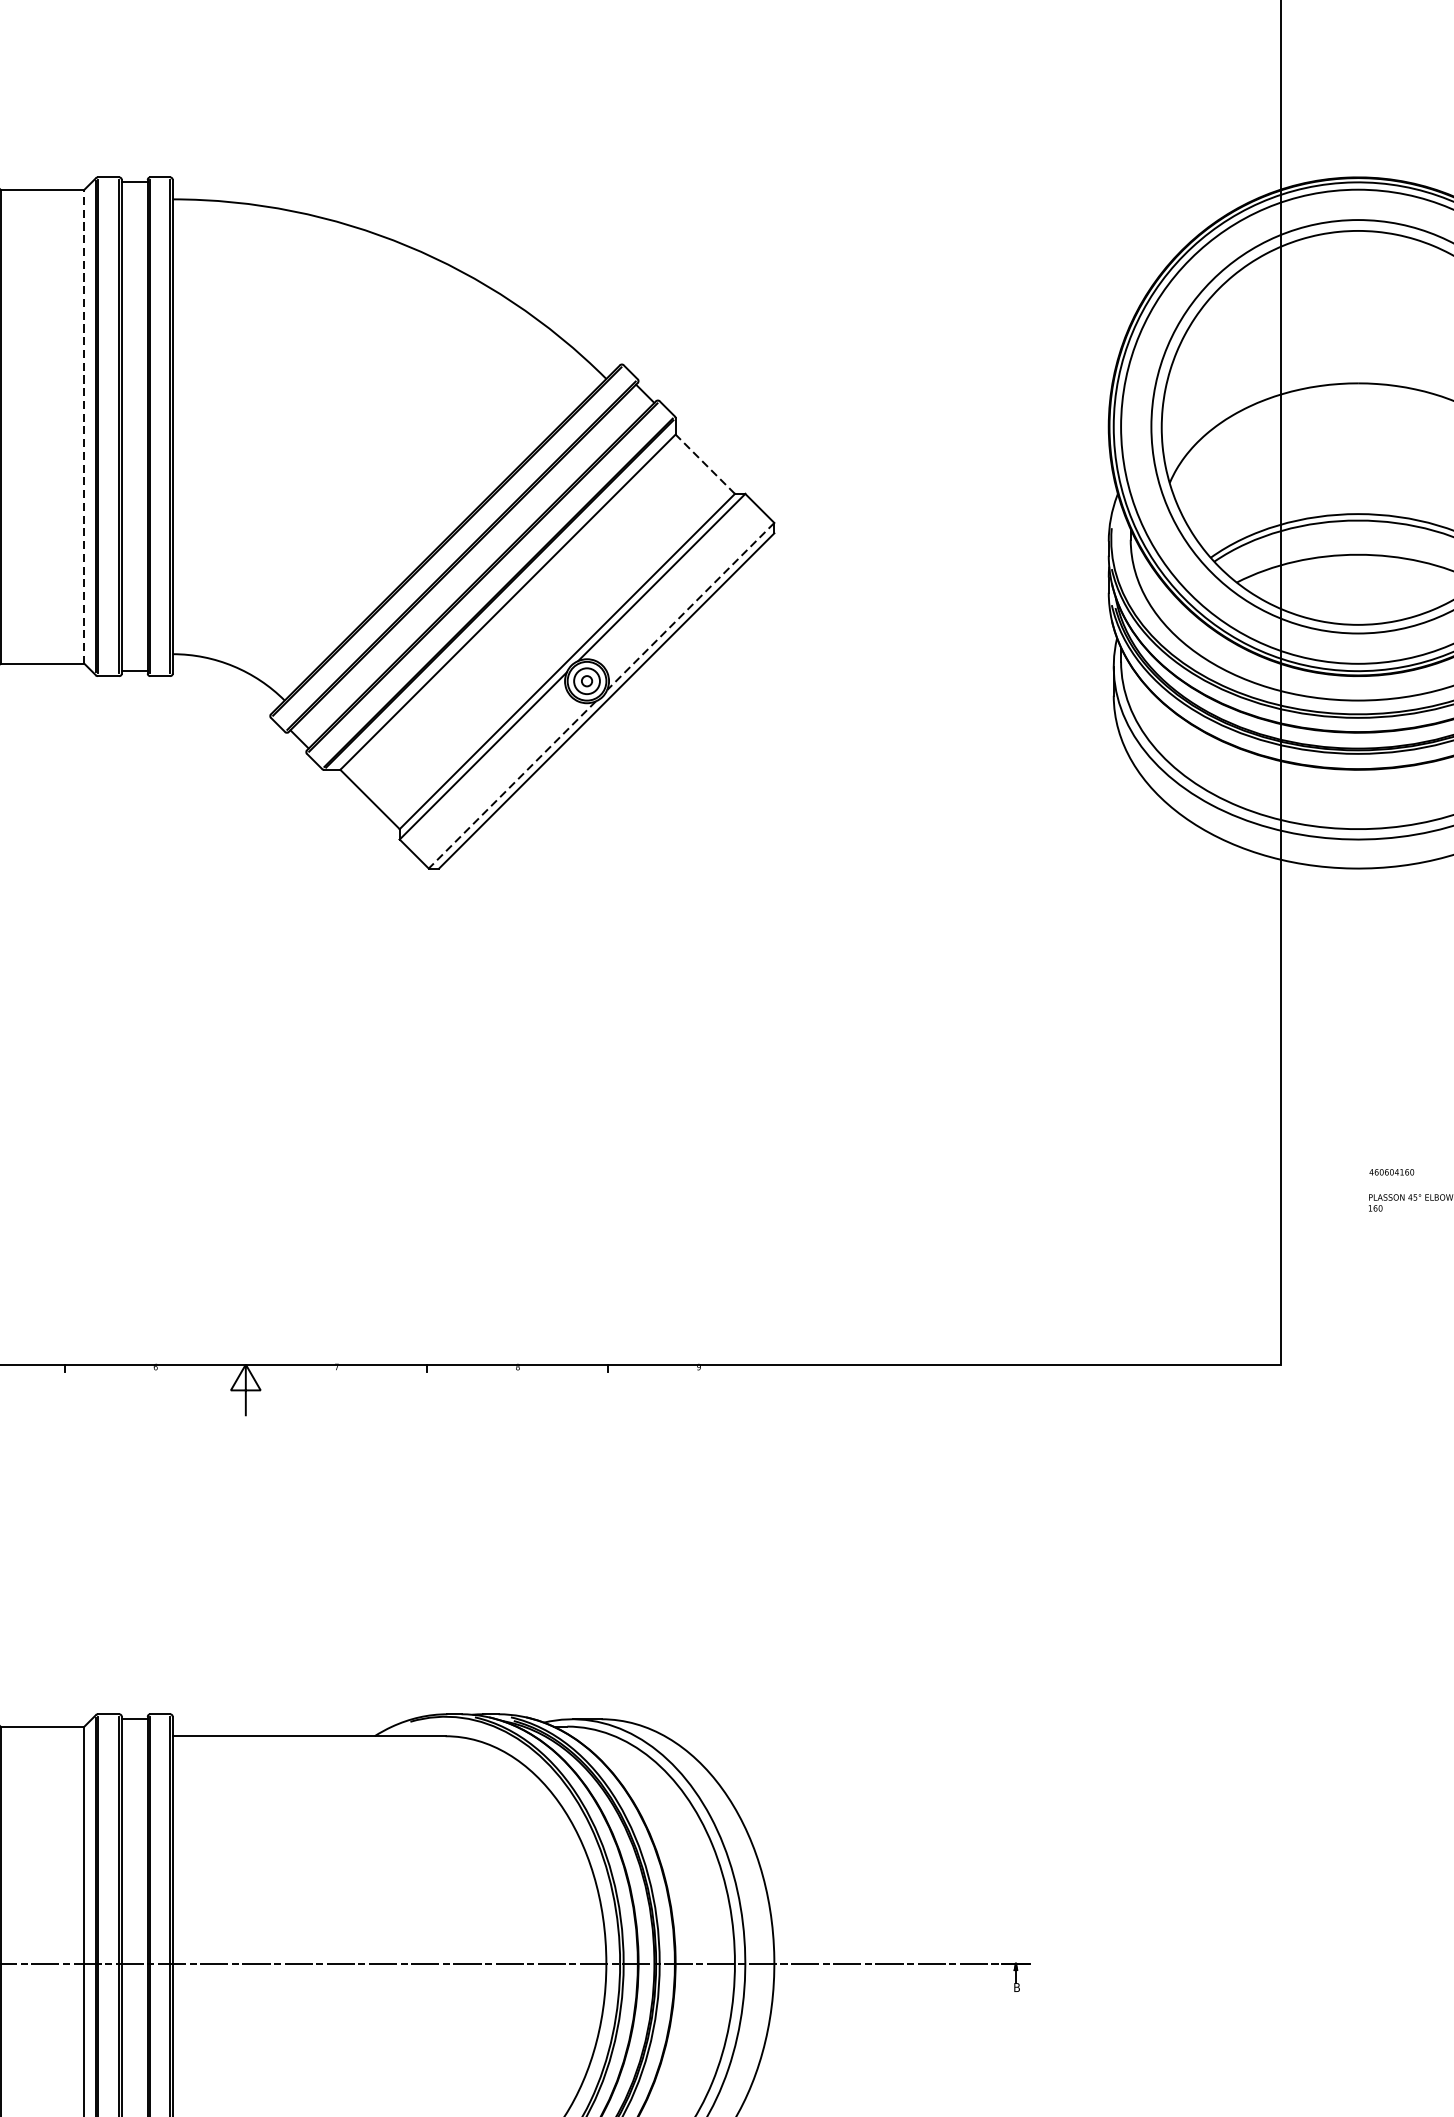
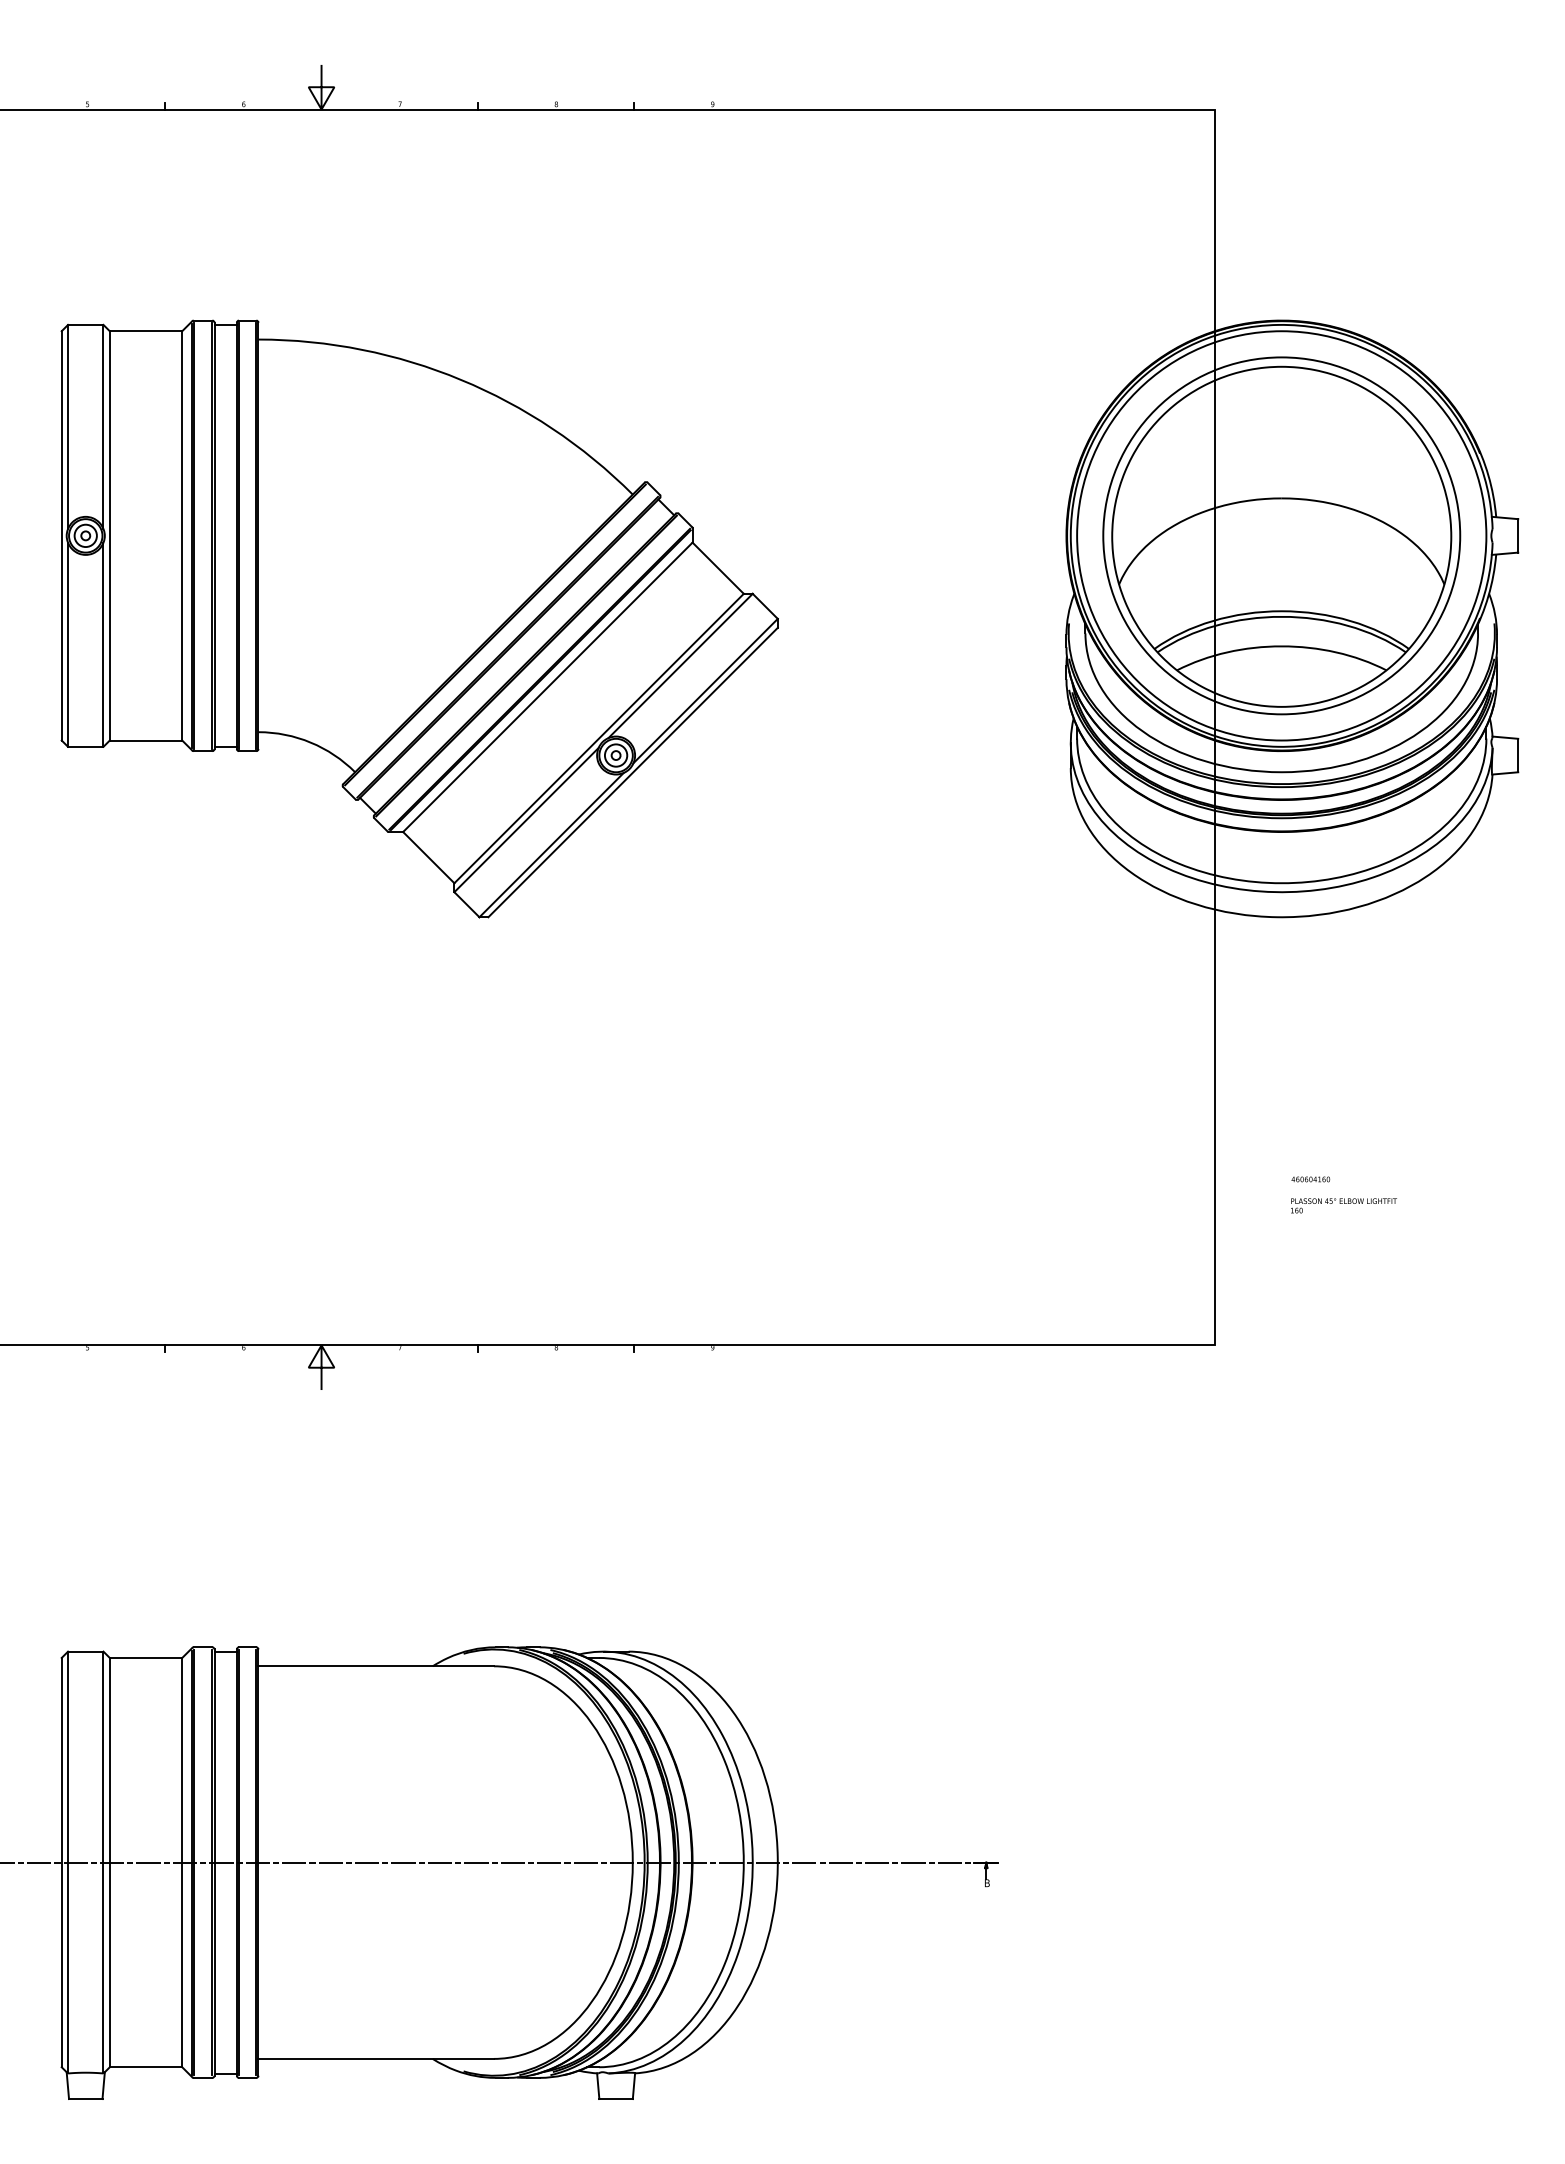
line: (84, 426) -> (182, 535), dashed -> solid
line: (704, 463) -> (717, 567), dashed -> solid
line: (690, 607) -> (705, 691), dashed -> solid
line: (512, 785) -> (551, 845), dashed -> solid

